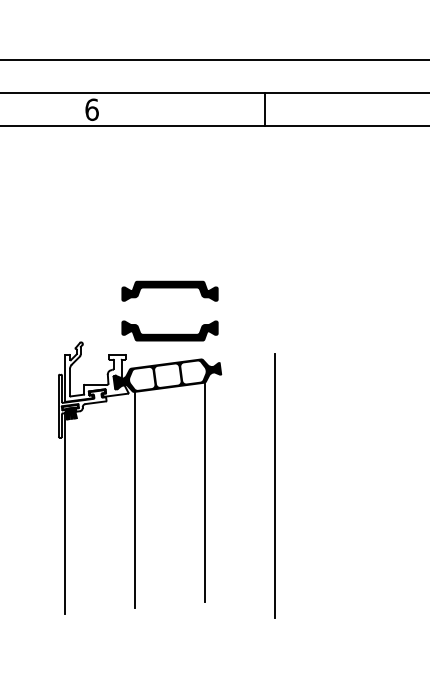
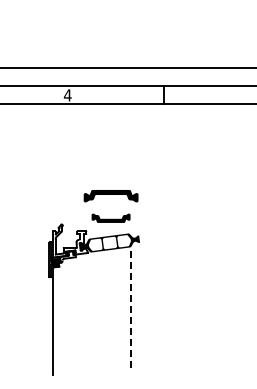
text: (91, 109) -> (67, 95), 6 -> 4
part: (168, 331) -> (110, 218), size x0.7
line: (275, 486) -> (169, 304), removed
line: (204, 491) -> (130, 307), solid -> dashed
line: (134, 499) -> (91, 311), removed

